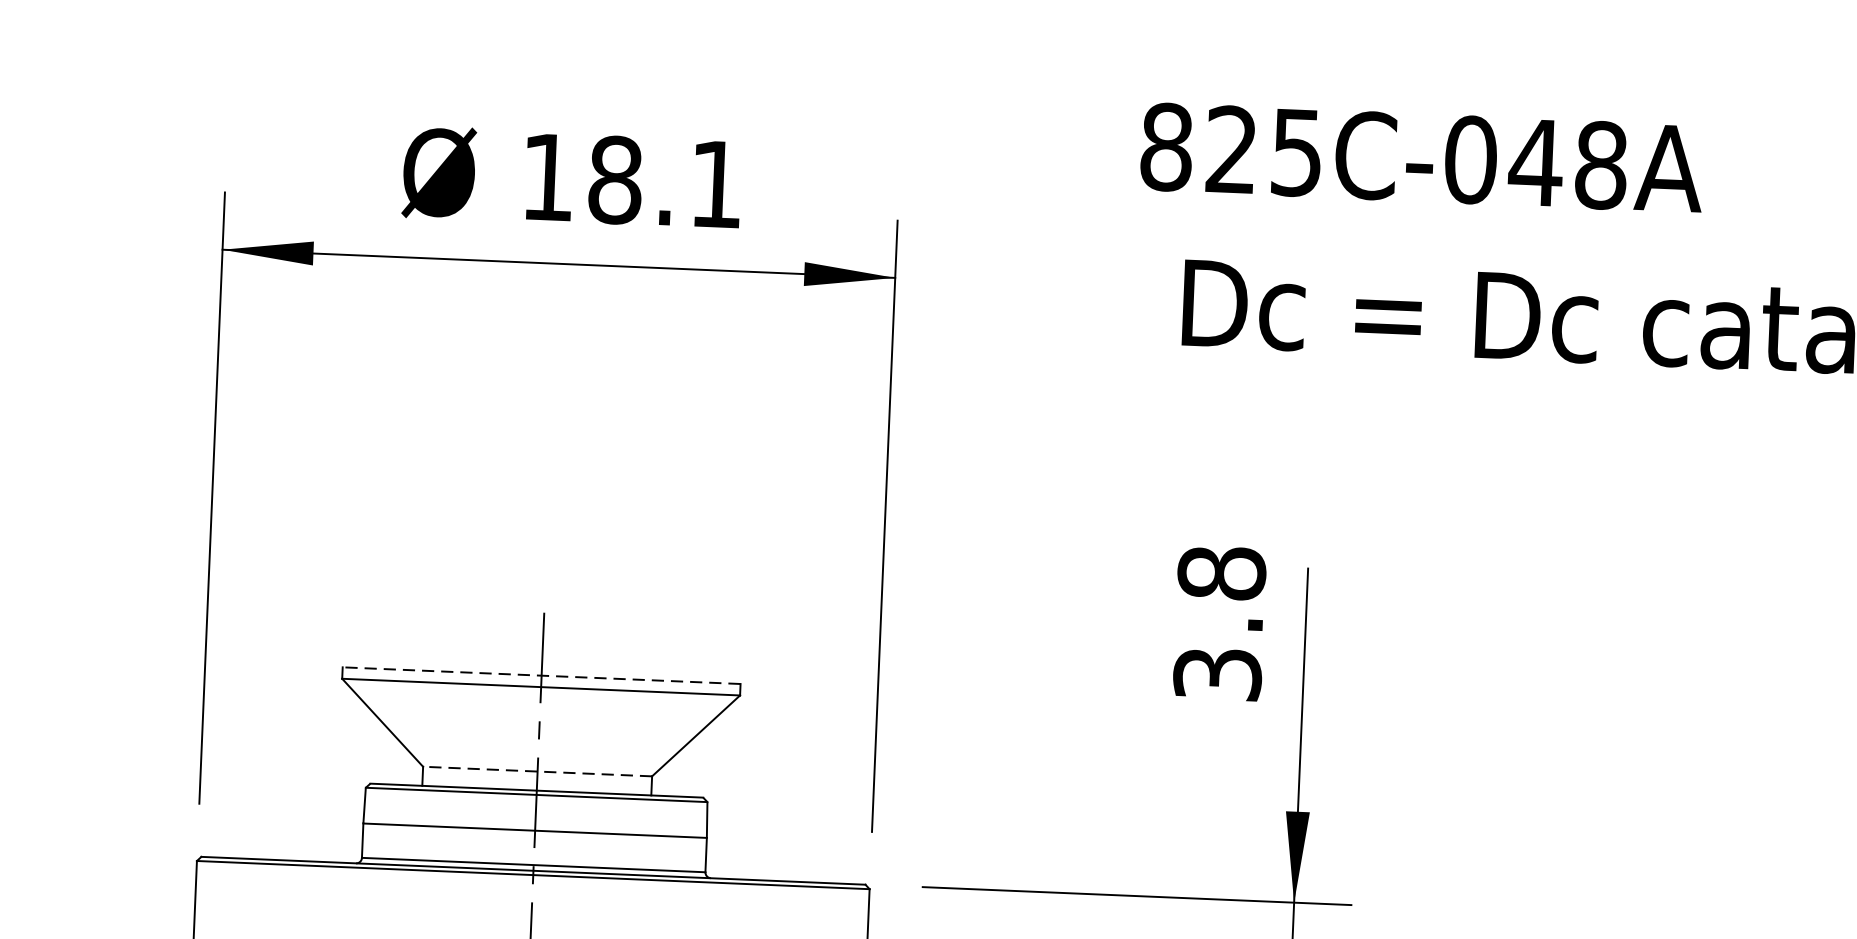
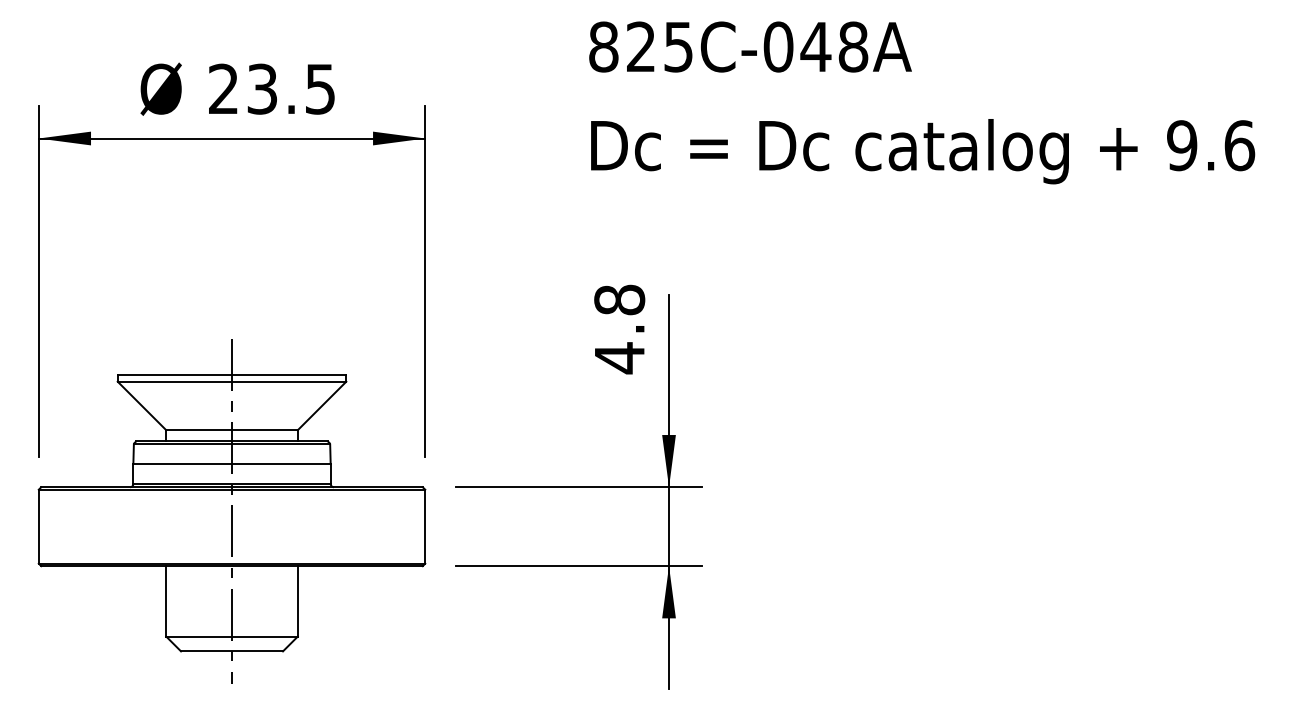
text: (1422, 156) -> (750, 46), moved
text: (631, 179) -> (271, 88), 18.1 -> 23.5
text: (1217, 674) -> (619, 358), 3.8 -> 4.8
line: (540, 676) -> (231, 375), dashed -> solid
line: (538, 772) -> (232, 430), dashed -> solid

